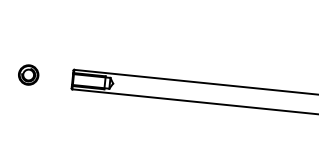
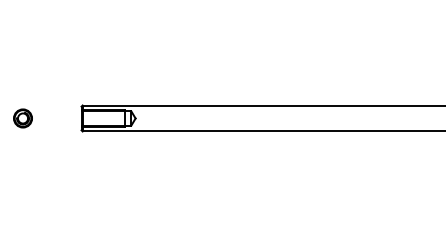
part: (28, 75) -> (22, 118), size x0.7

